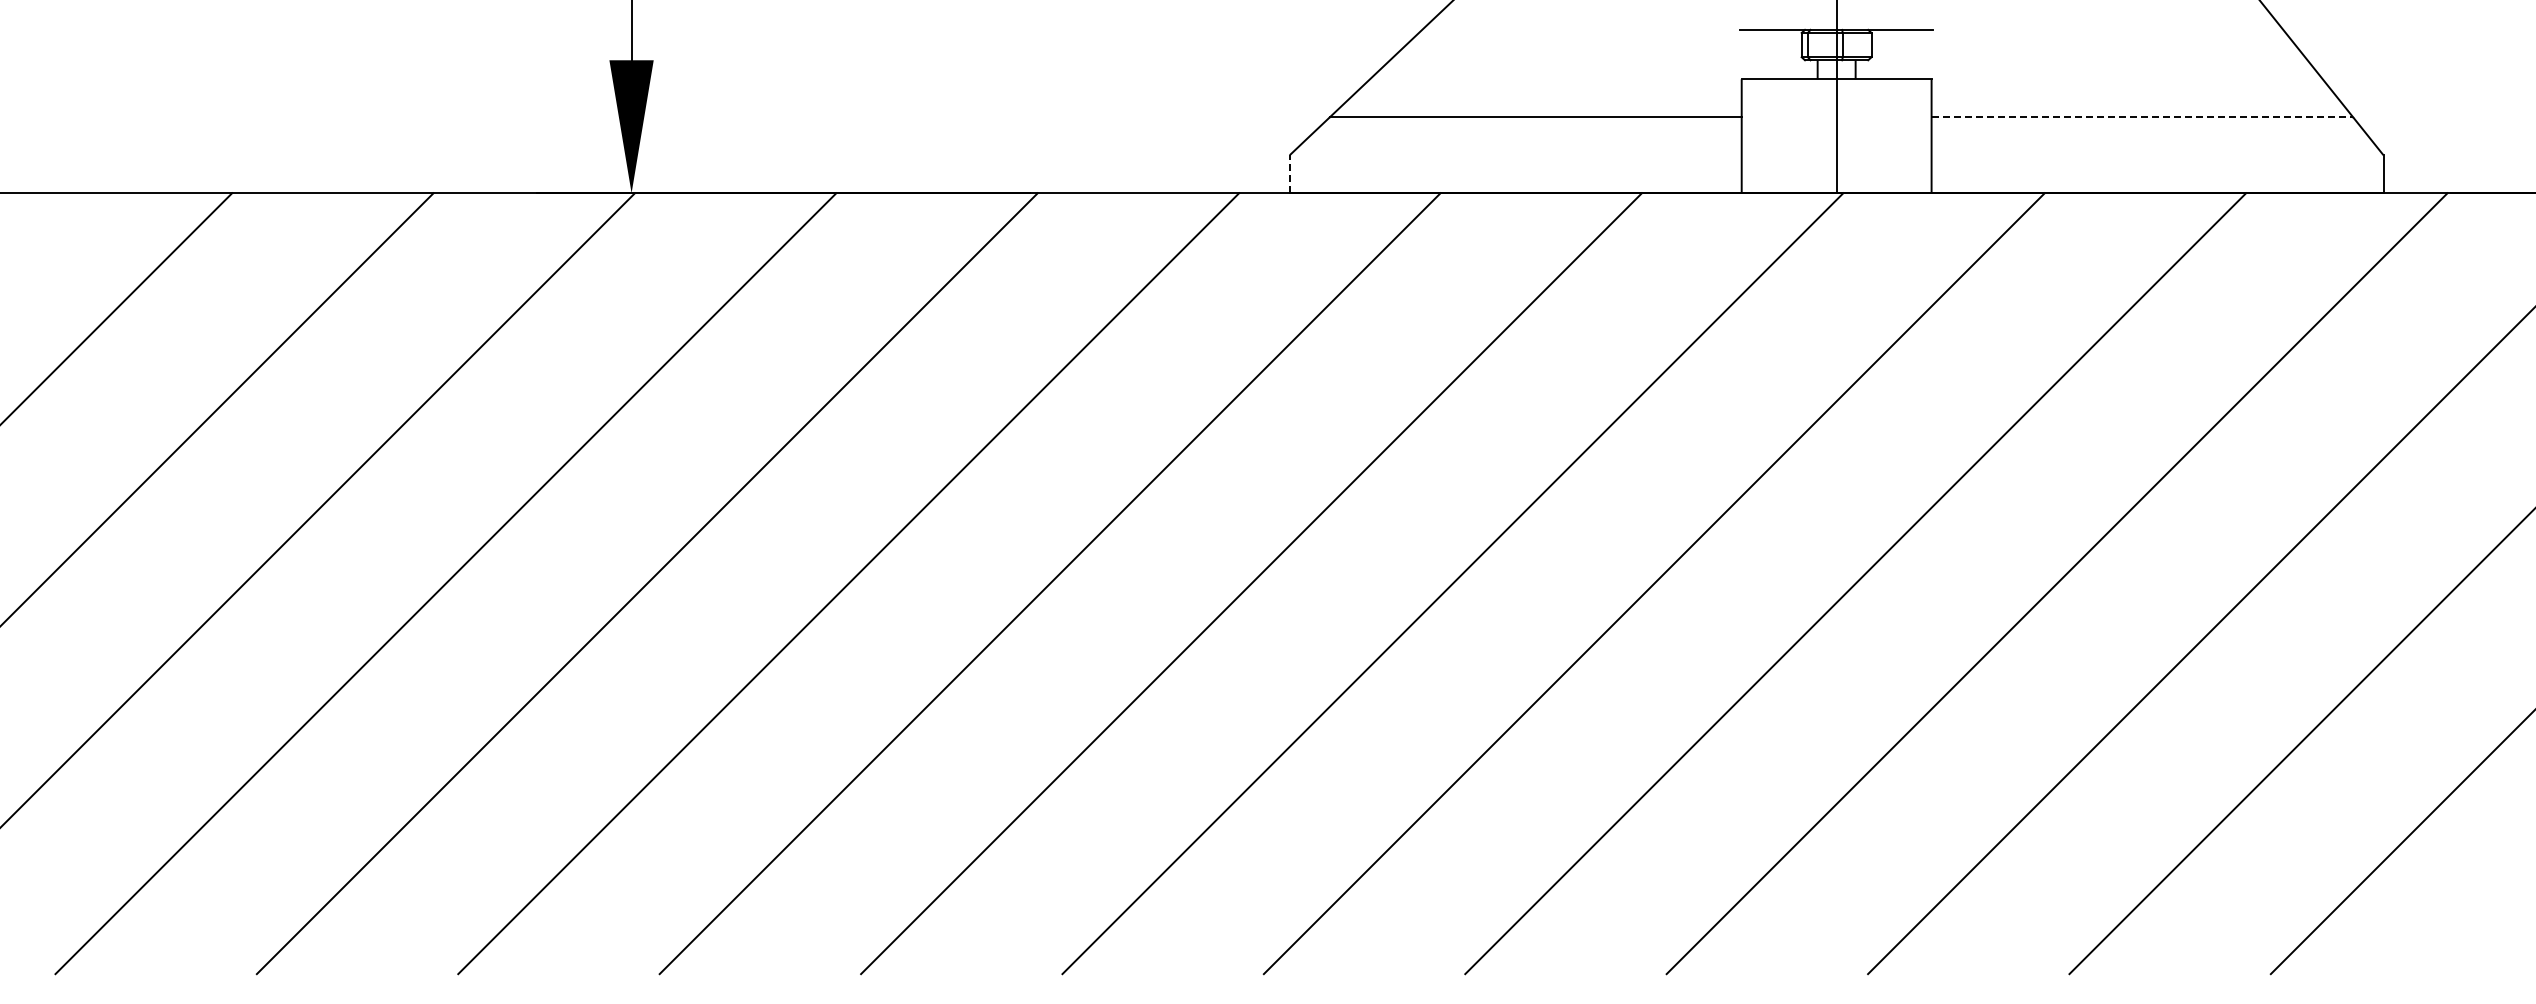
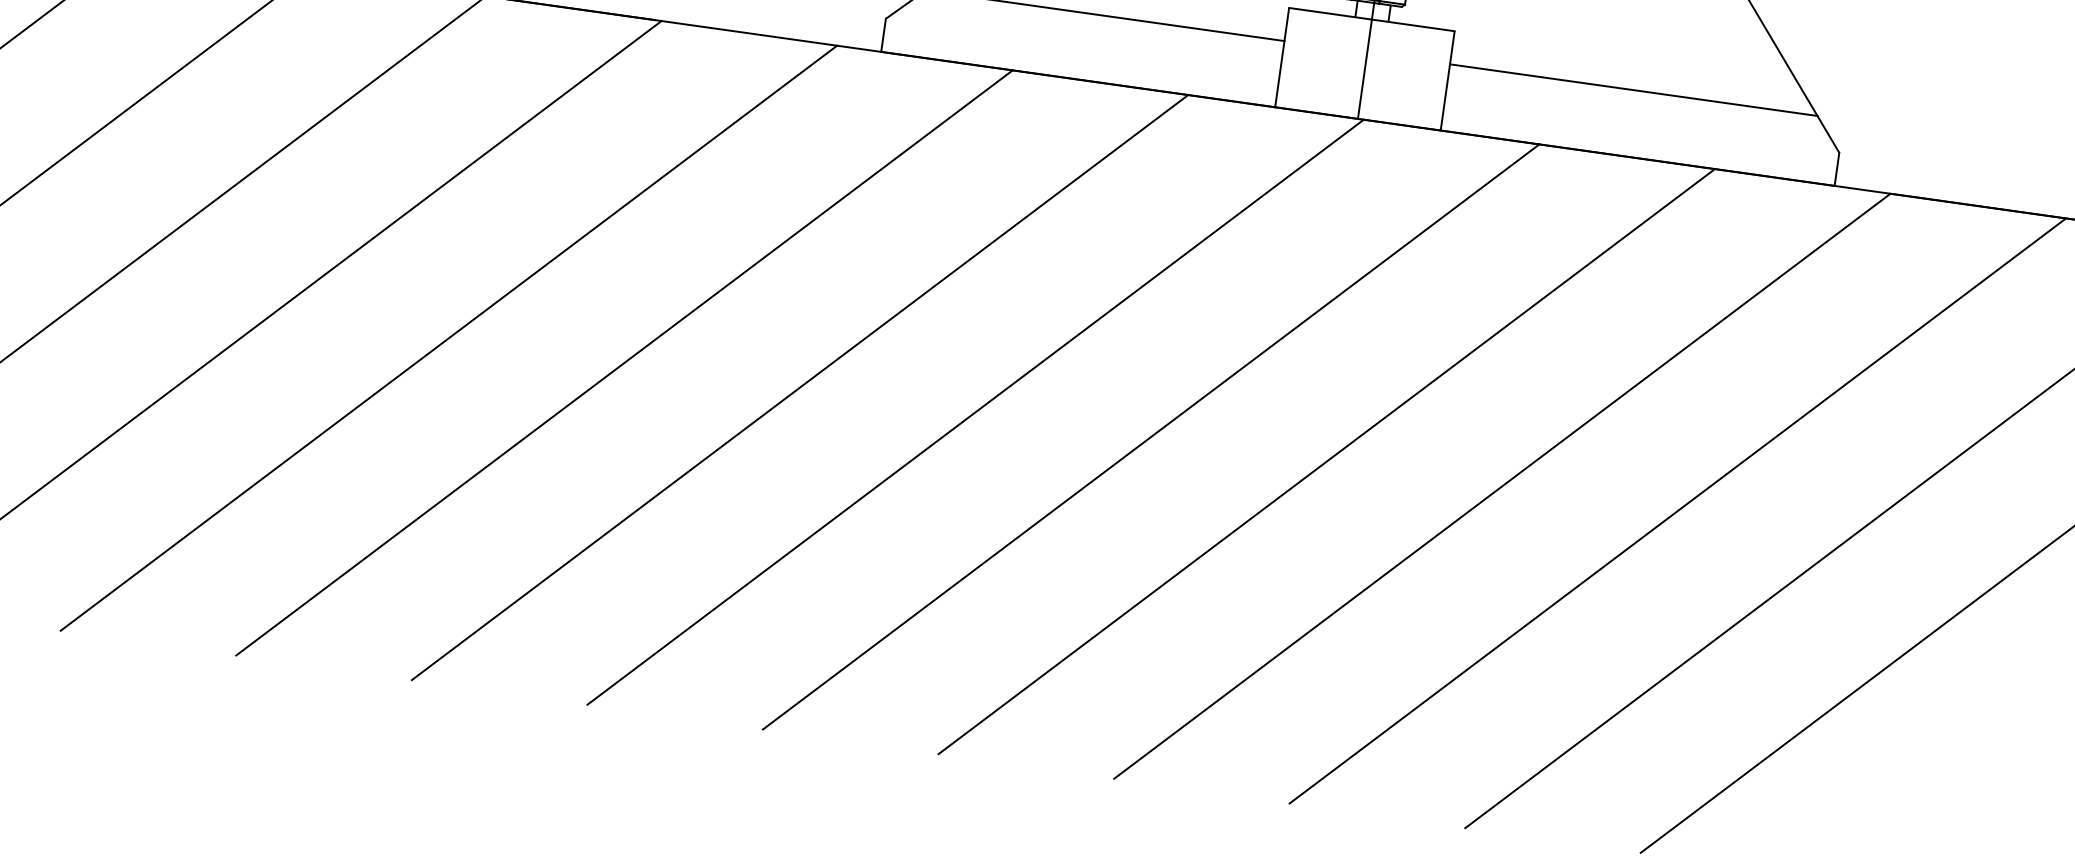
line: (2142, 117) -> (1633, 90), dashed -> solid
line: (1289, 174) -> (883, 35), dashed -> solid

